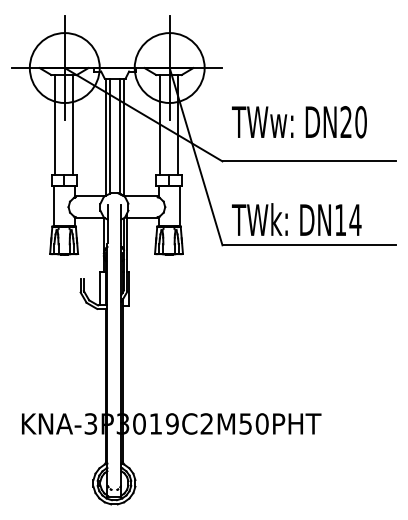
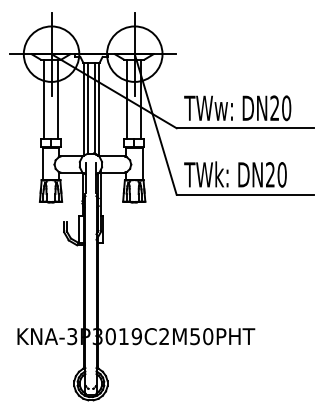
text: (299, 122) -> (237, 108), moved
text: (348, 219) -> (276, 174), DN14 -> DN20

